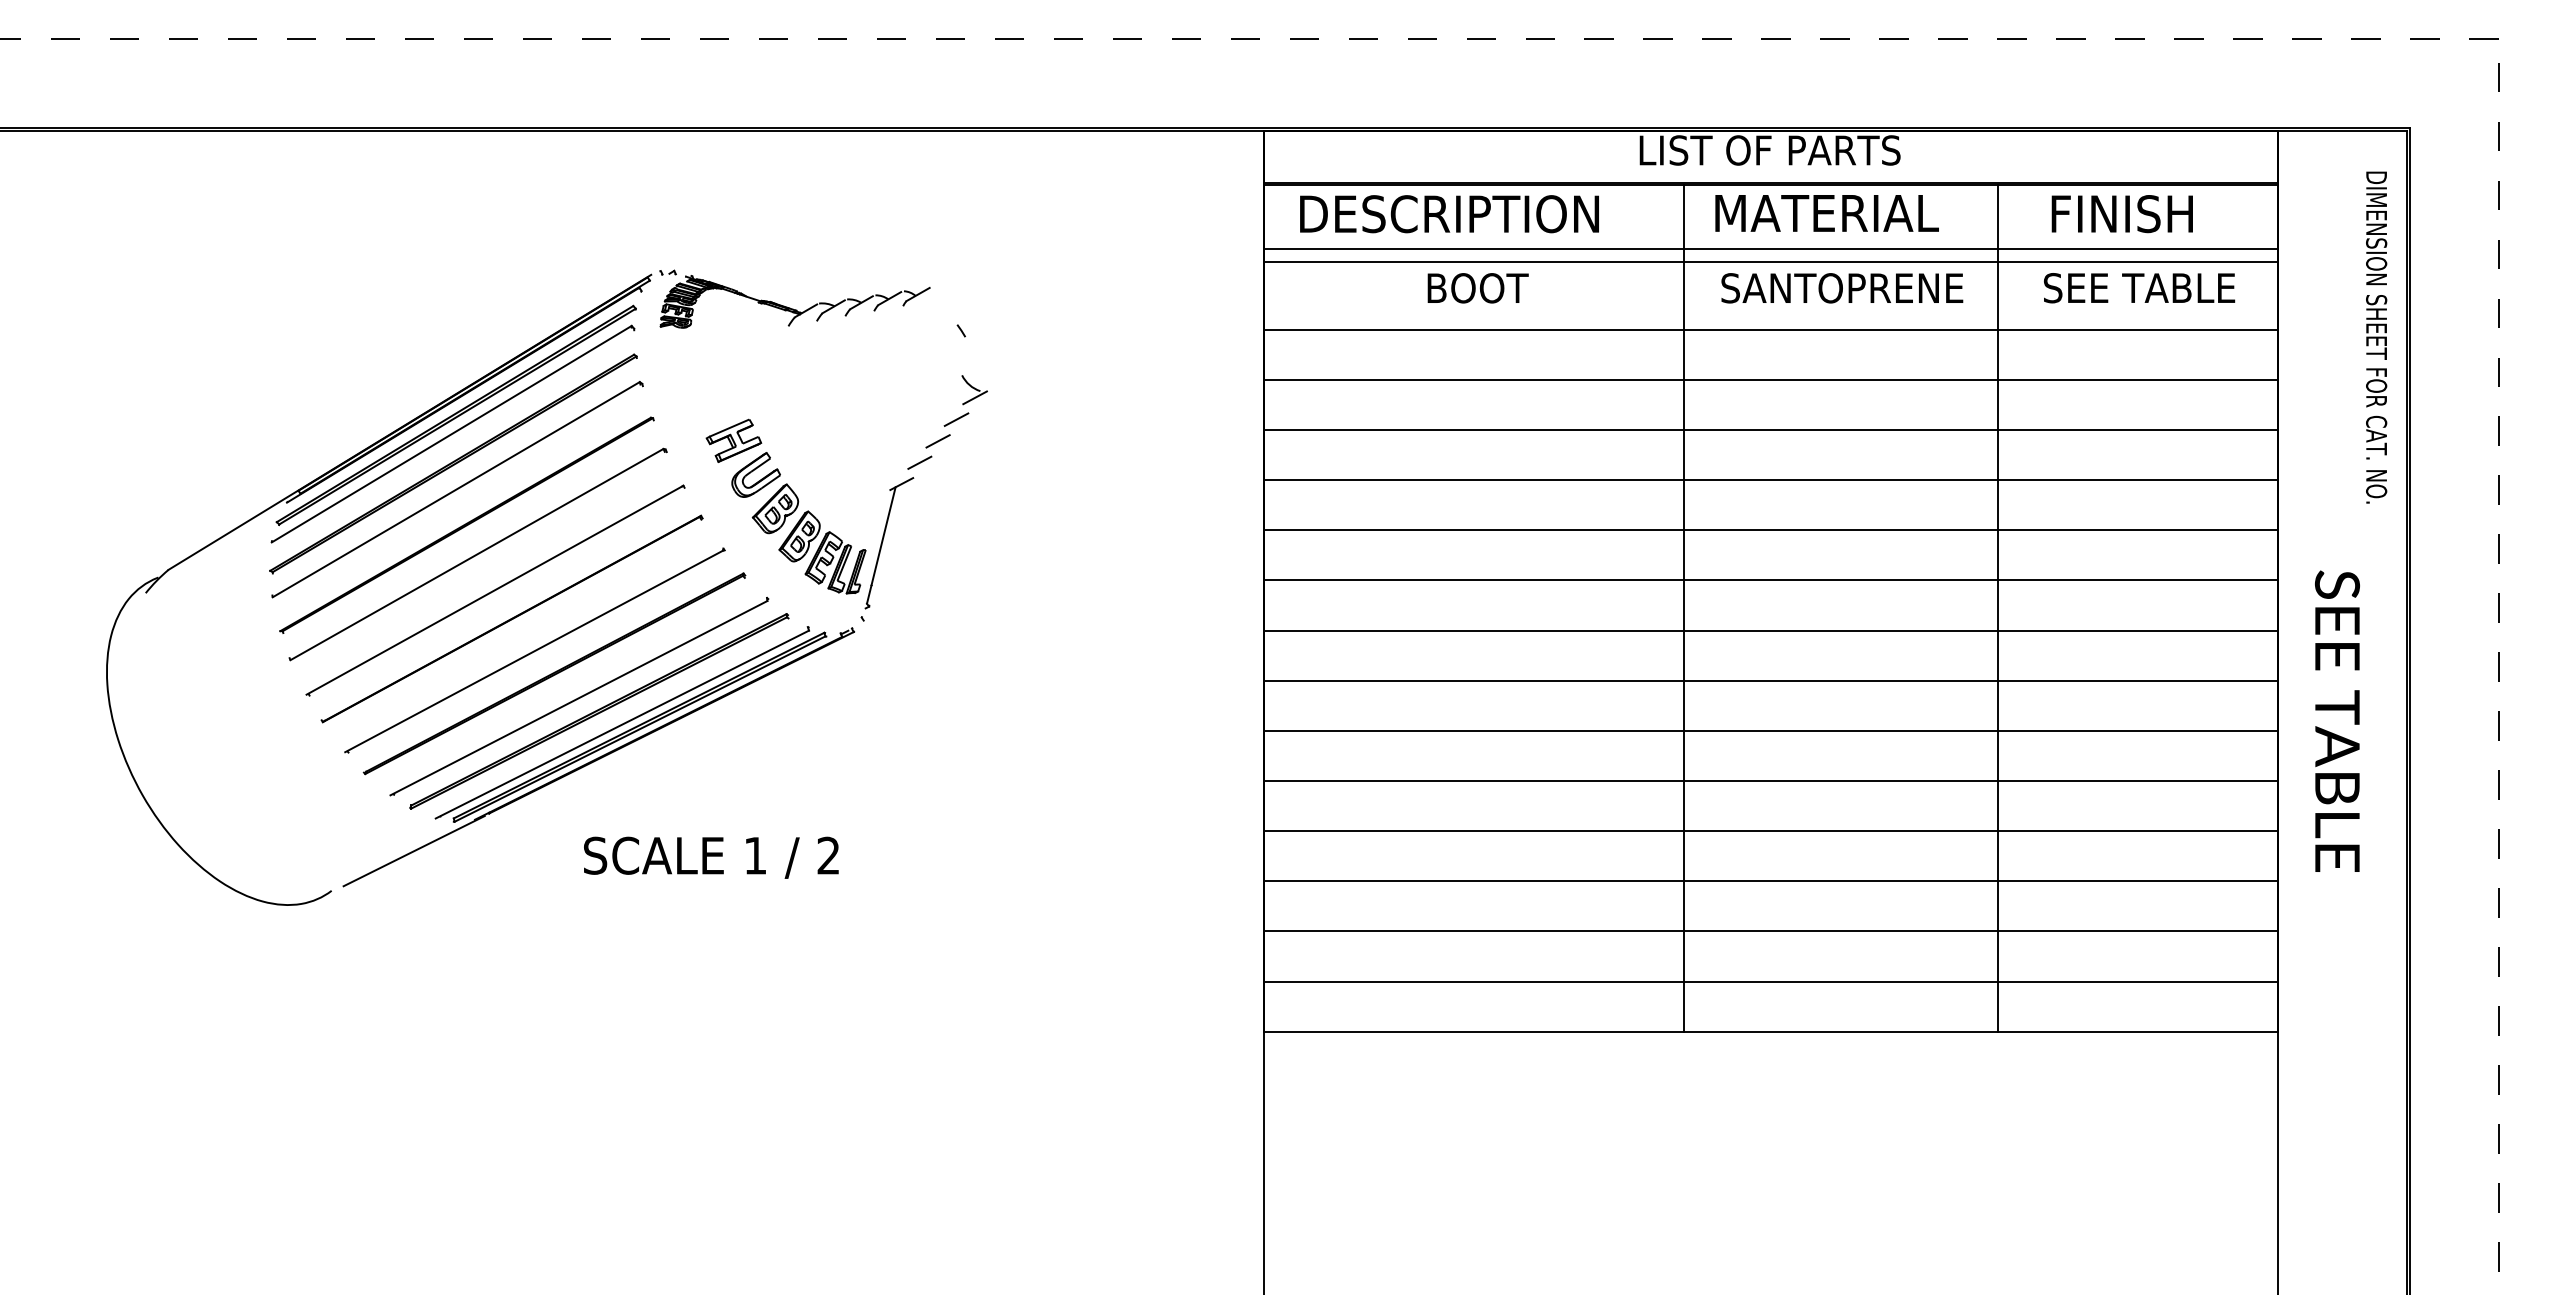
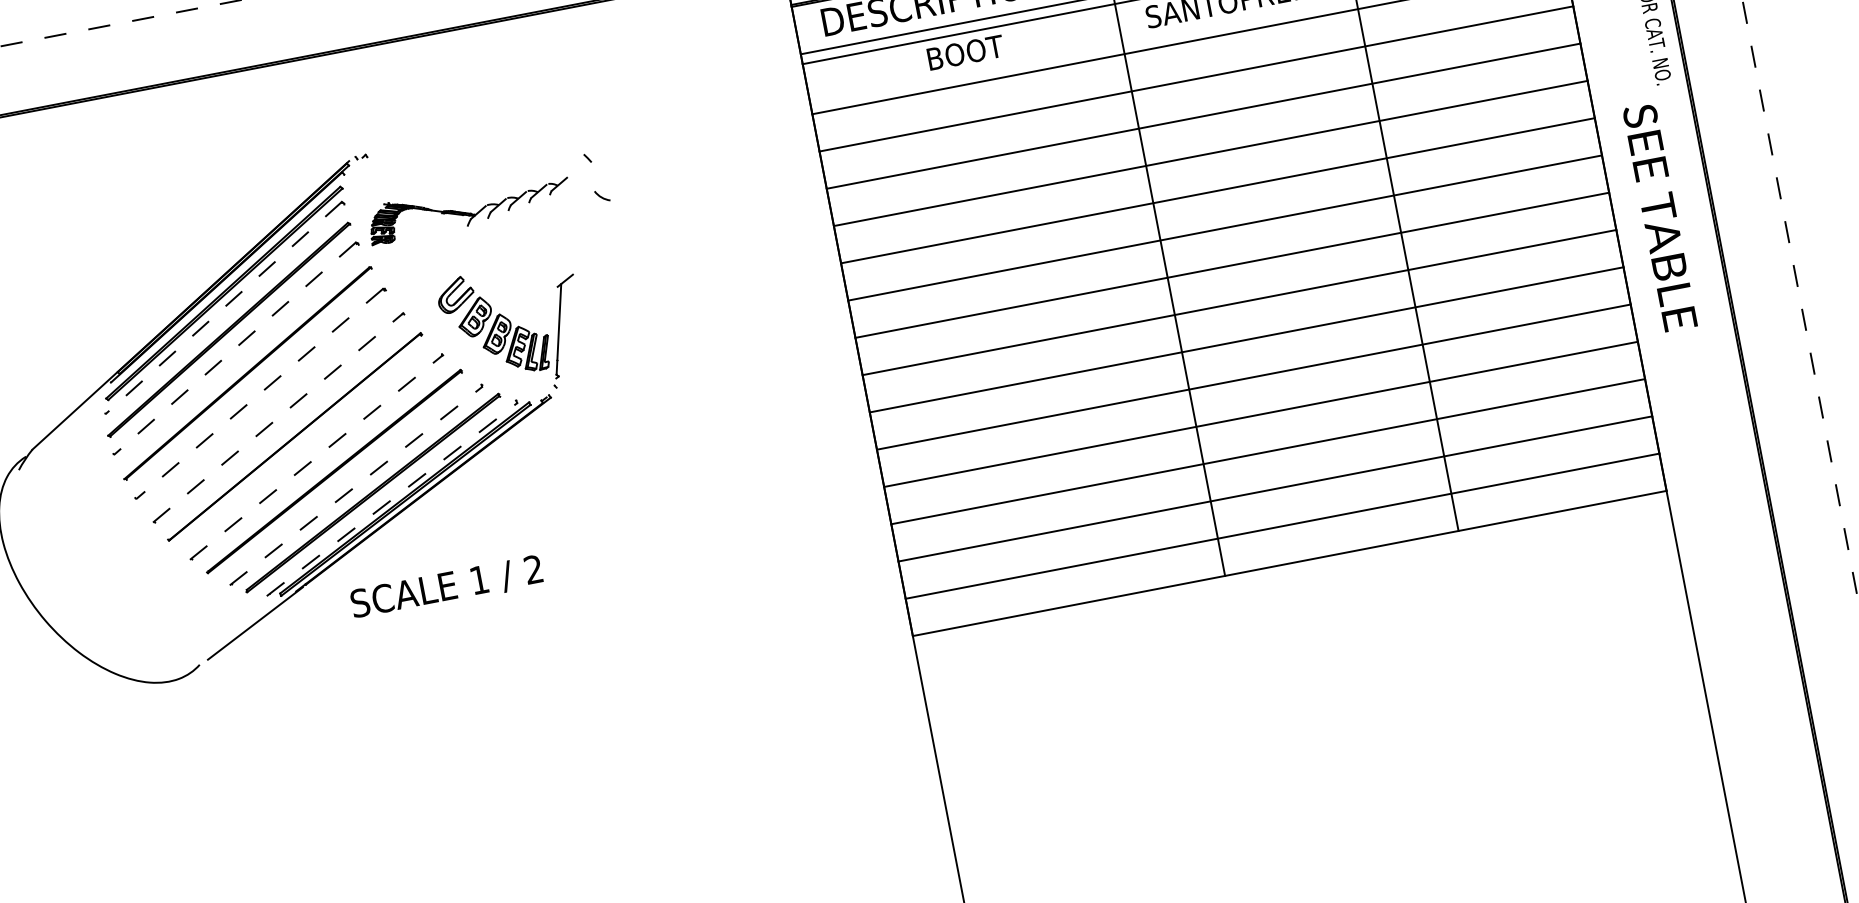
part: (793, 308) -> (468, 212), moved
line: (974, 397) -> (607, 206), removed
line: (956, 419) -> (596, 224), removed
line: (451, 434) -> (223, 308), solid -> dashed
part: (733, 440) -> (434, 272), removed
line: (937, 441) -> (585, 244), removed
line: (919, 462) -> (575, 262), removed
line: (456, 489) -> (235, 348), solid -> dashed
line: (476, 554) -> (259, 394), solid -> dashed
line: (494, 590) -> (277, 418), solid -> dashed
line: (534, 651) -> (316, 457), solid -> dashed
line: (579, 697) -> (356, 485), solid -> dashed
text: (2337, 720) -> (1659, 216), moved
line: (622, 724) -> (392, 499), solid -> dashed
text: (711, 857) -> (446, 587), moved

